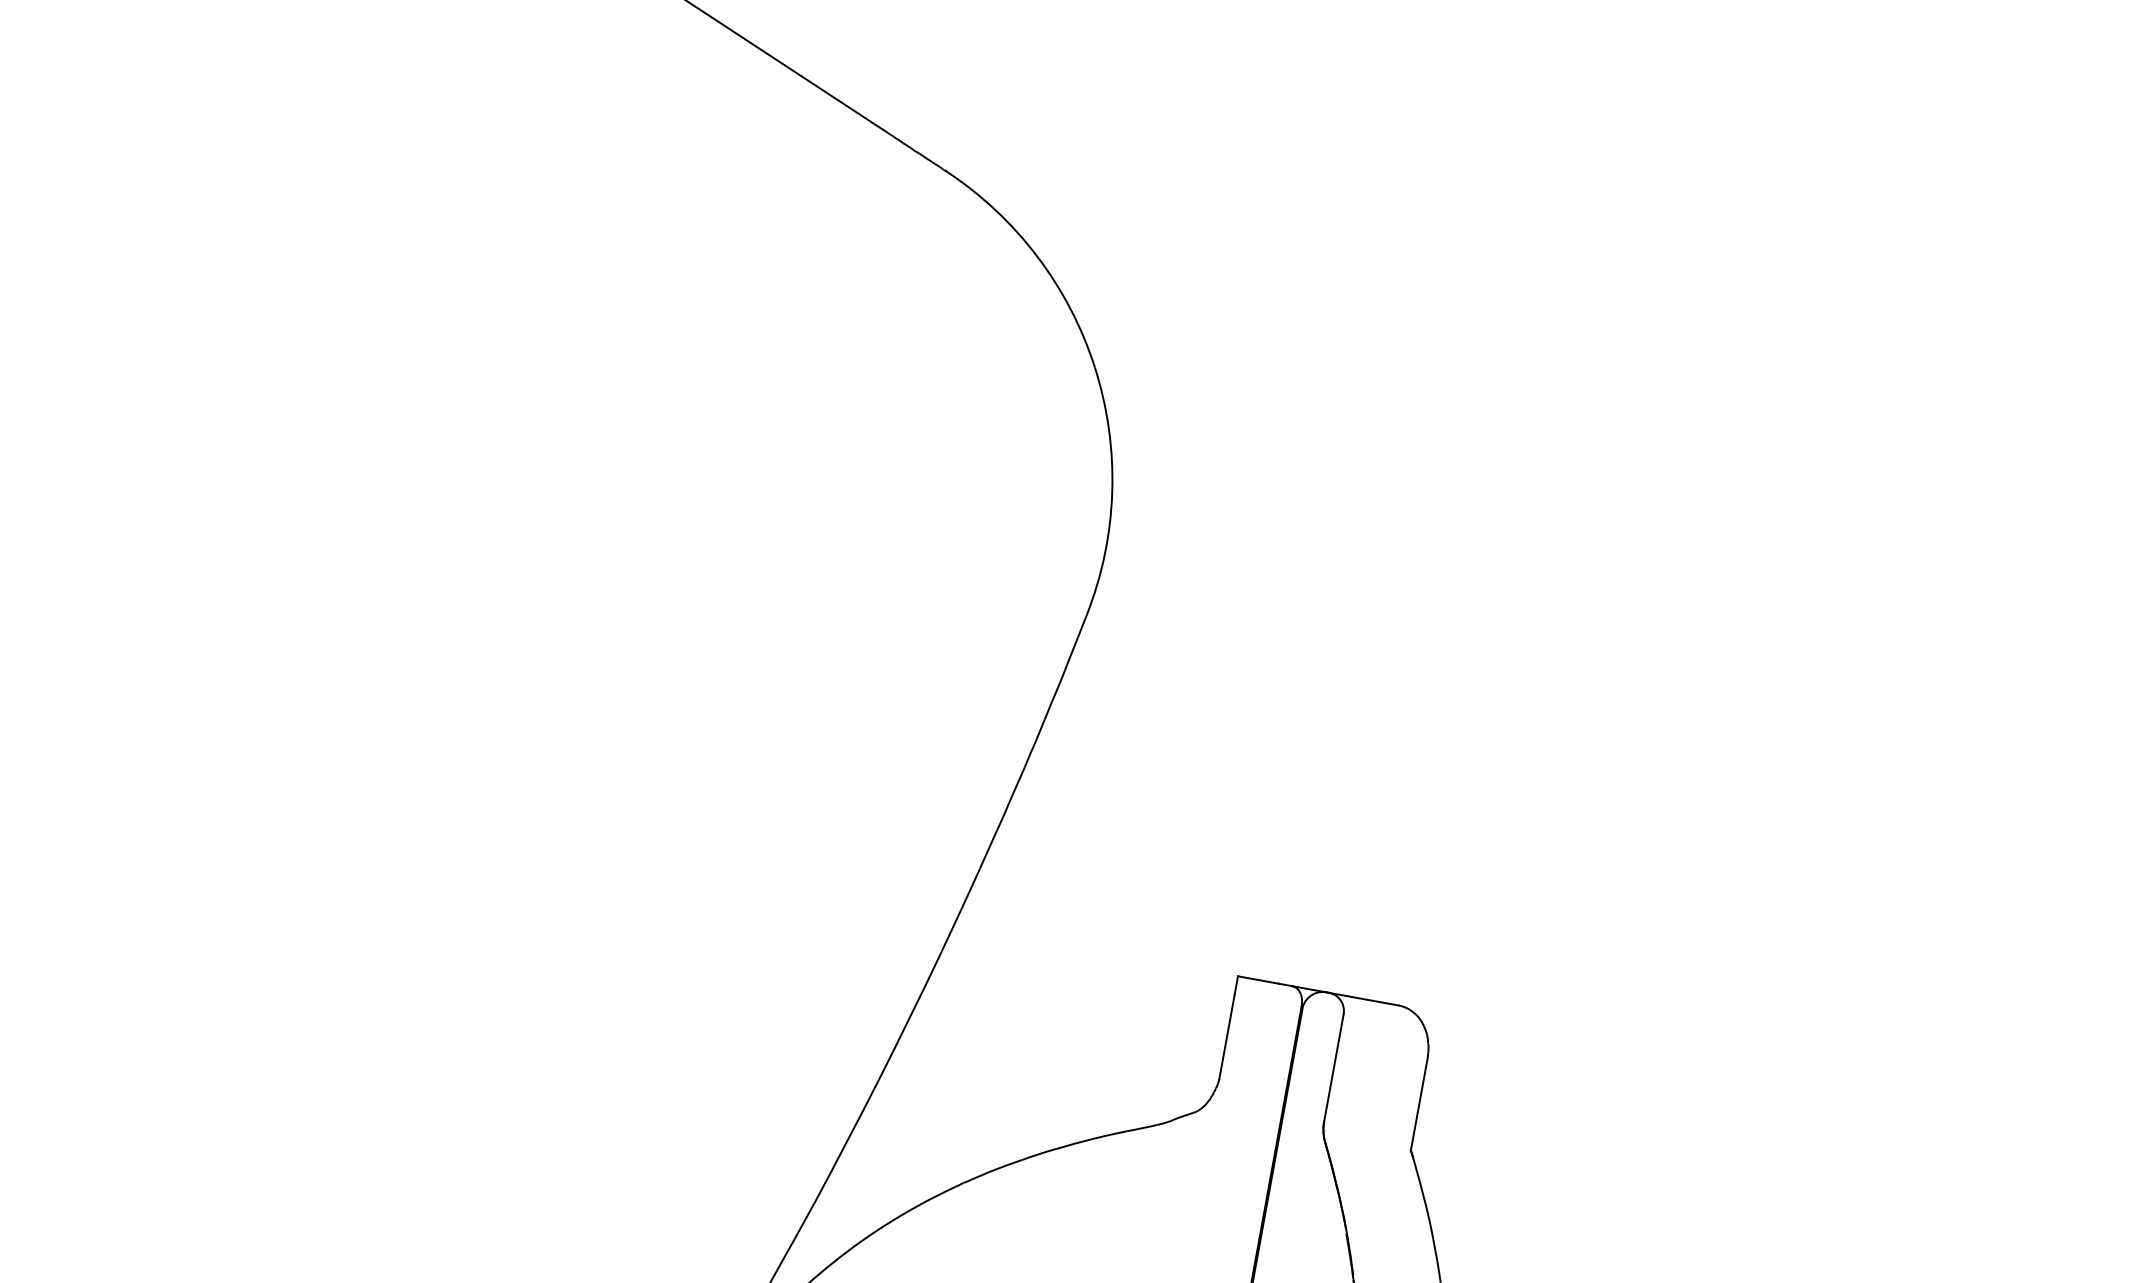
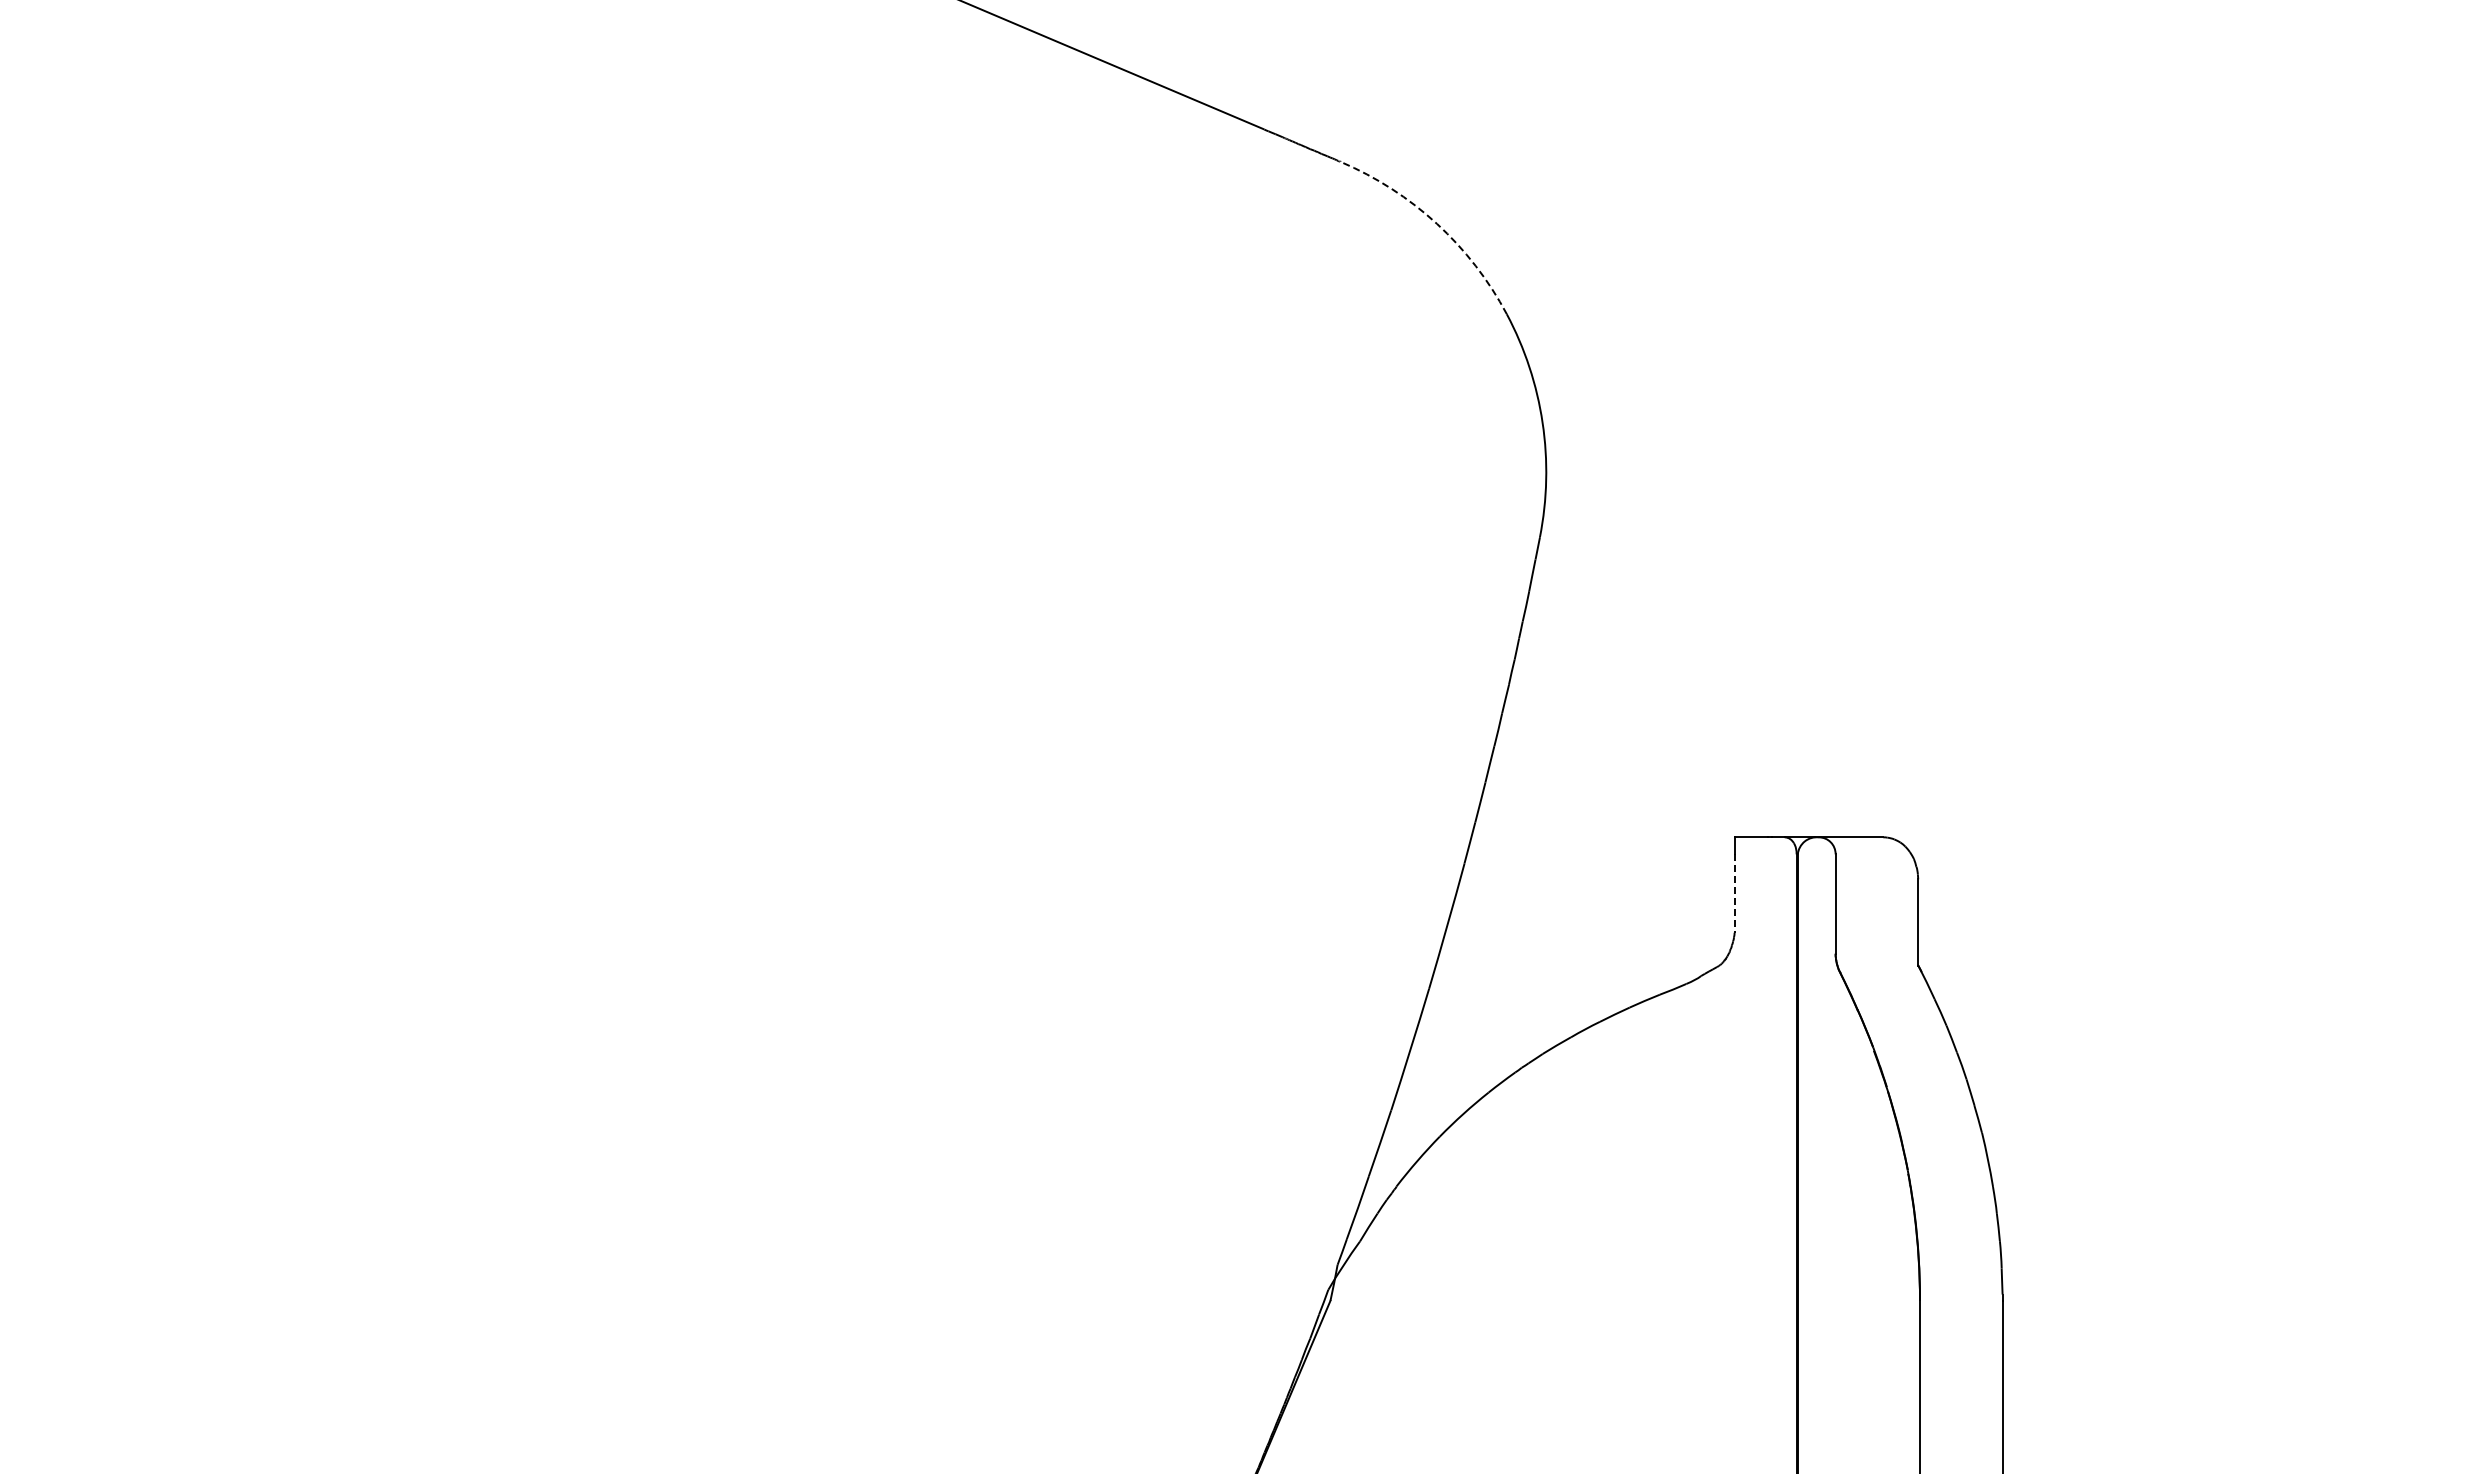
arc: (1036, 256) -> (1436, 223), solid -> dashed
line: (1226, 1037) -> (1734, 894), solid -> dashed

